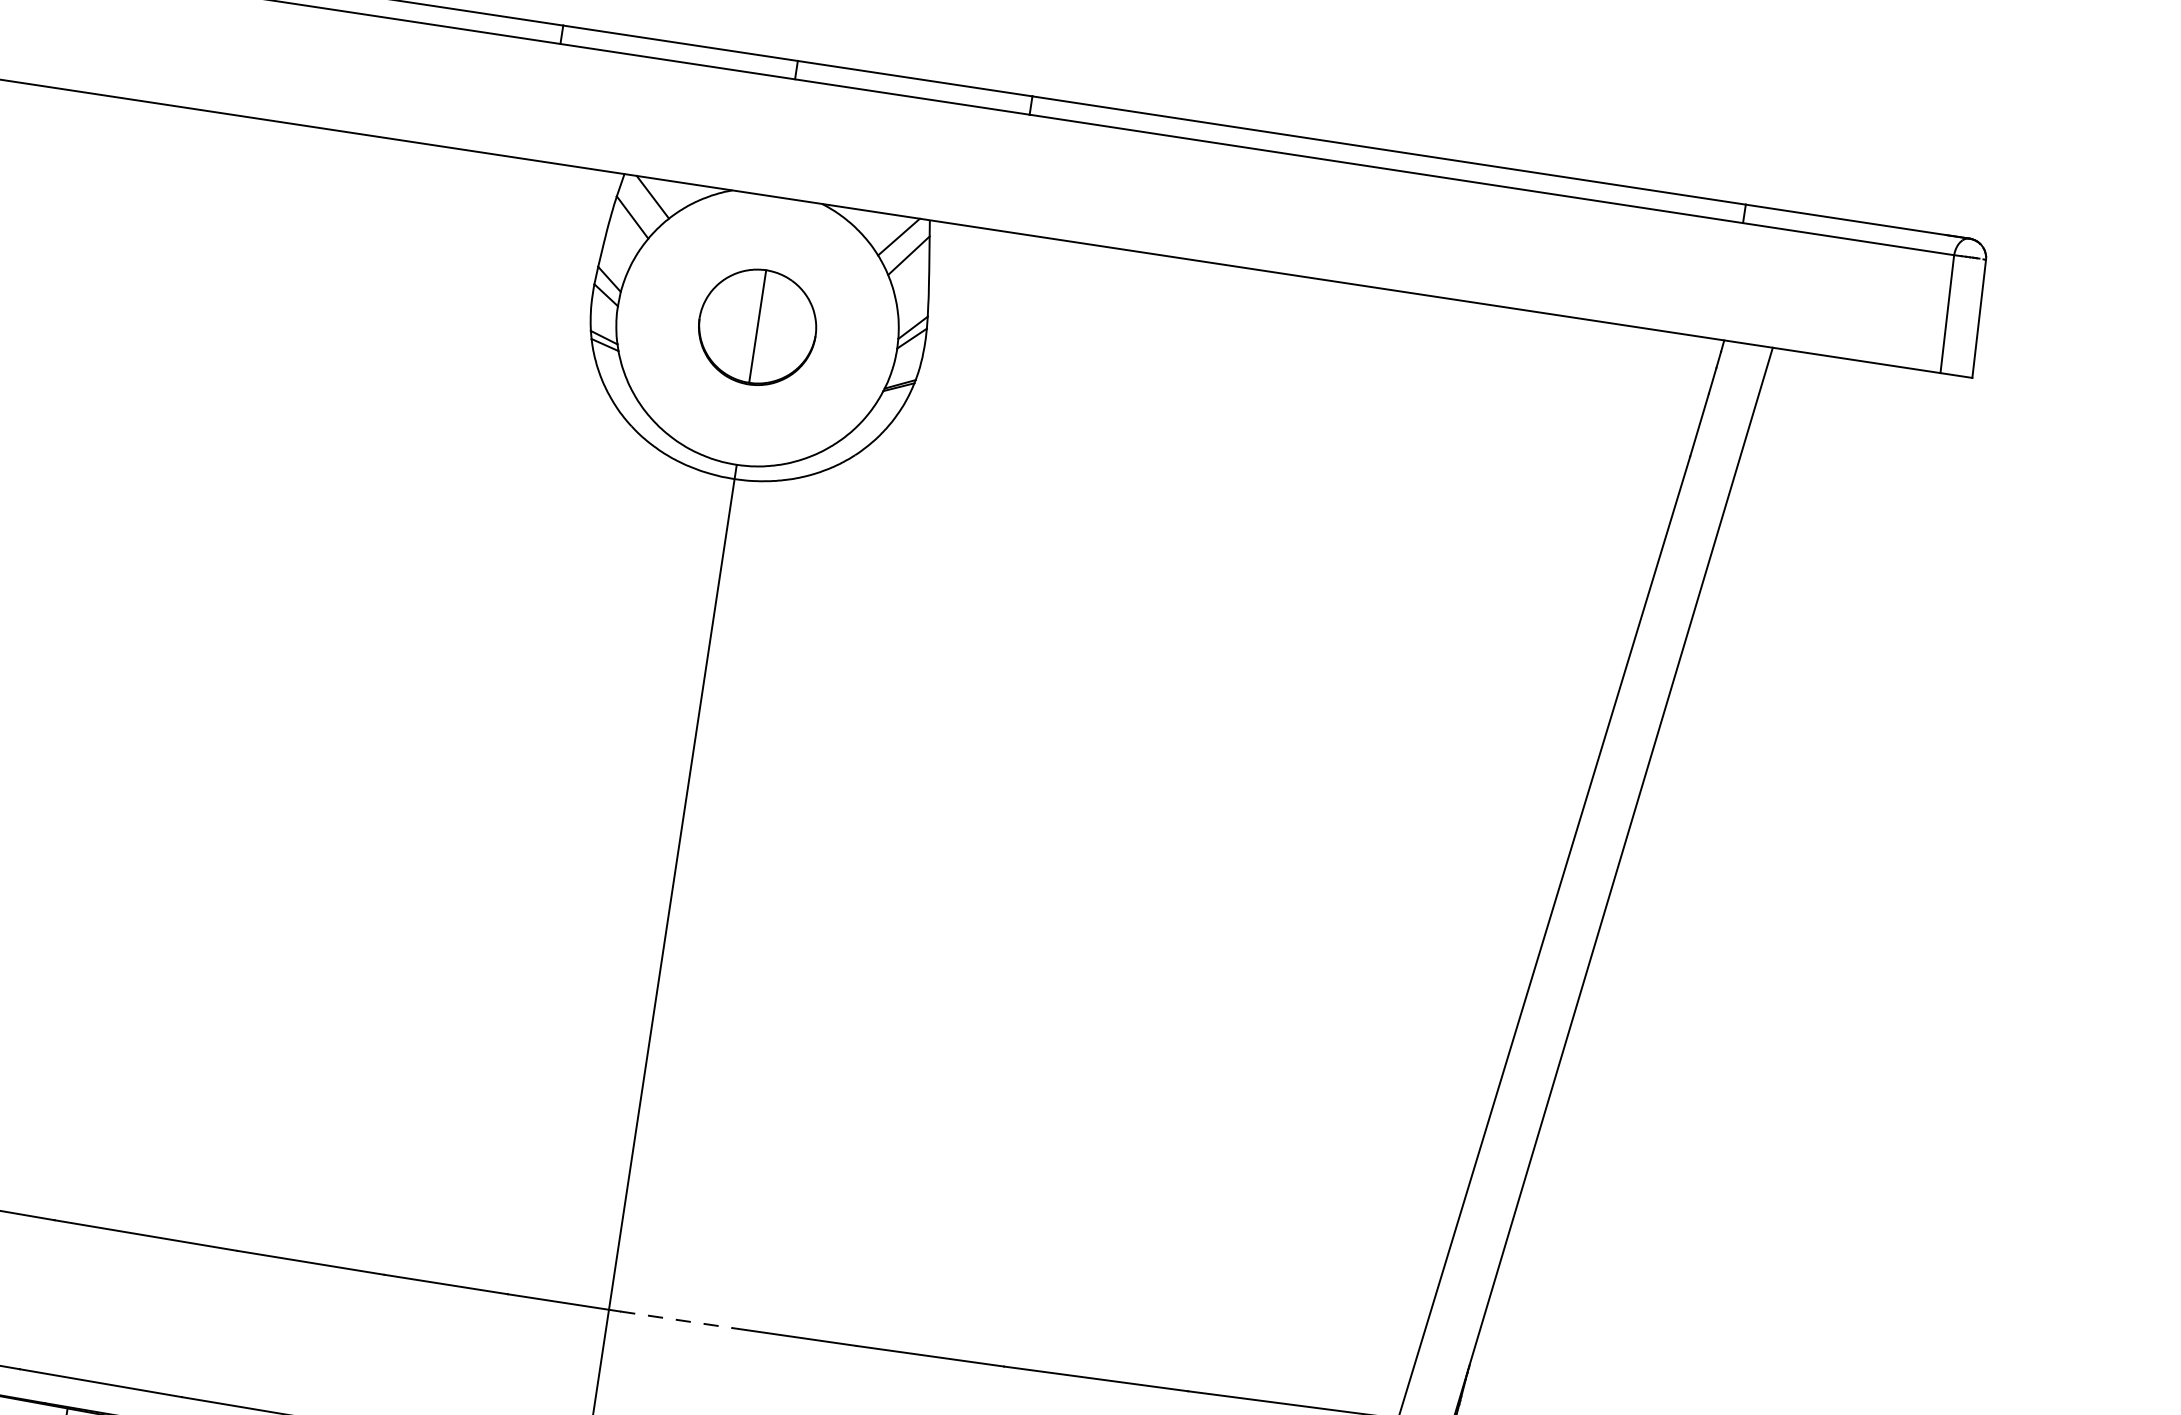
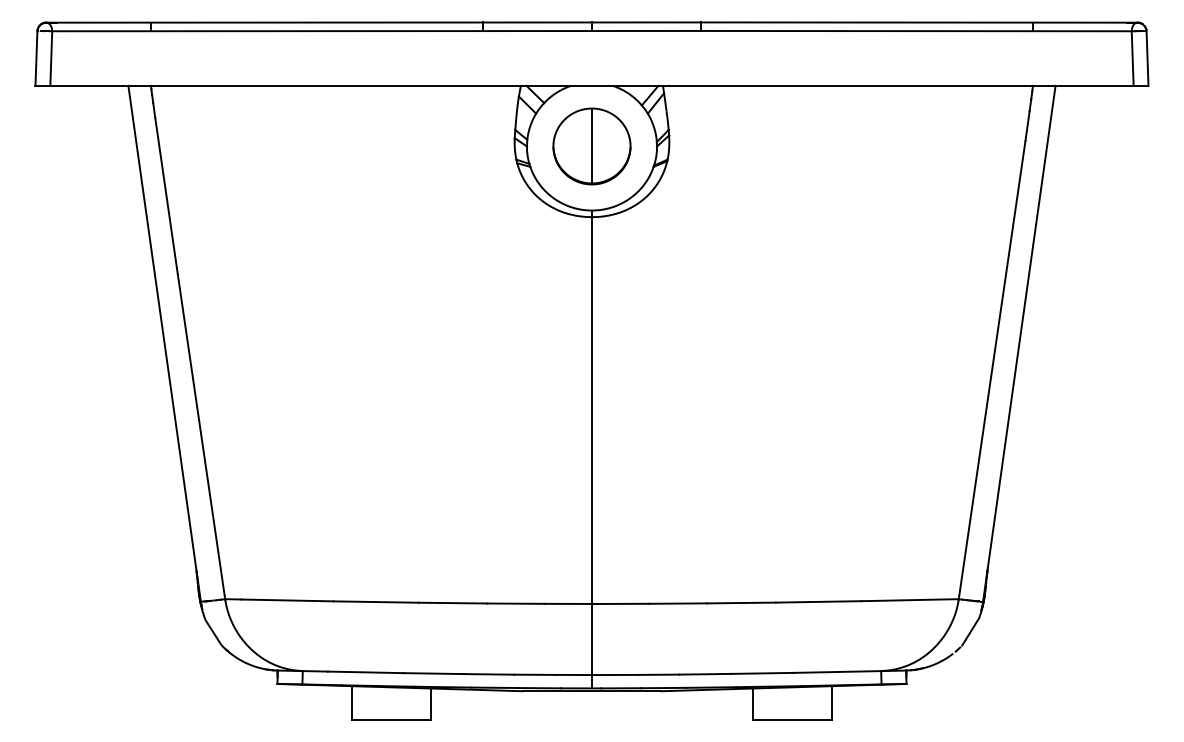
part: (756, 327) -> (591, 146), size x1.43
line: (676, 1319) -> (623, 603), dashed -> solid

